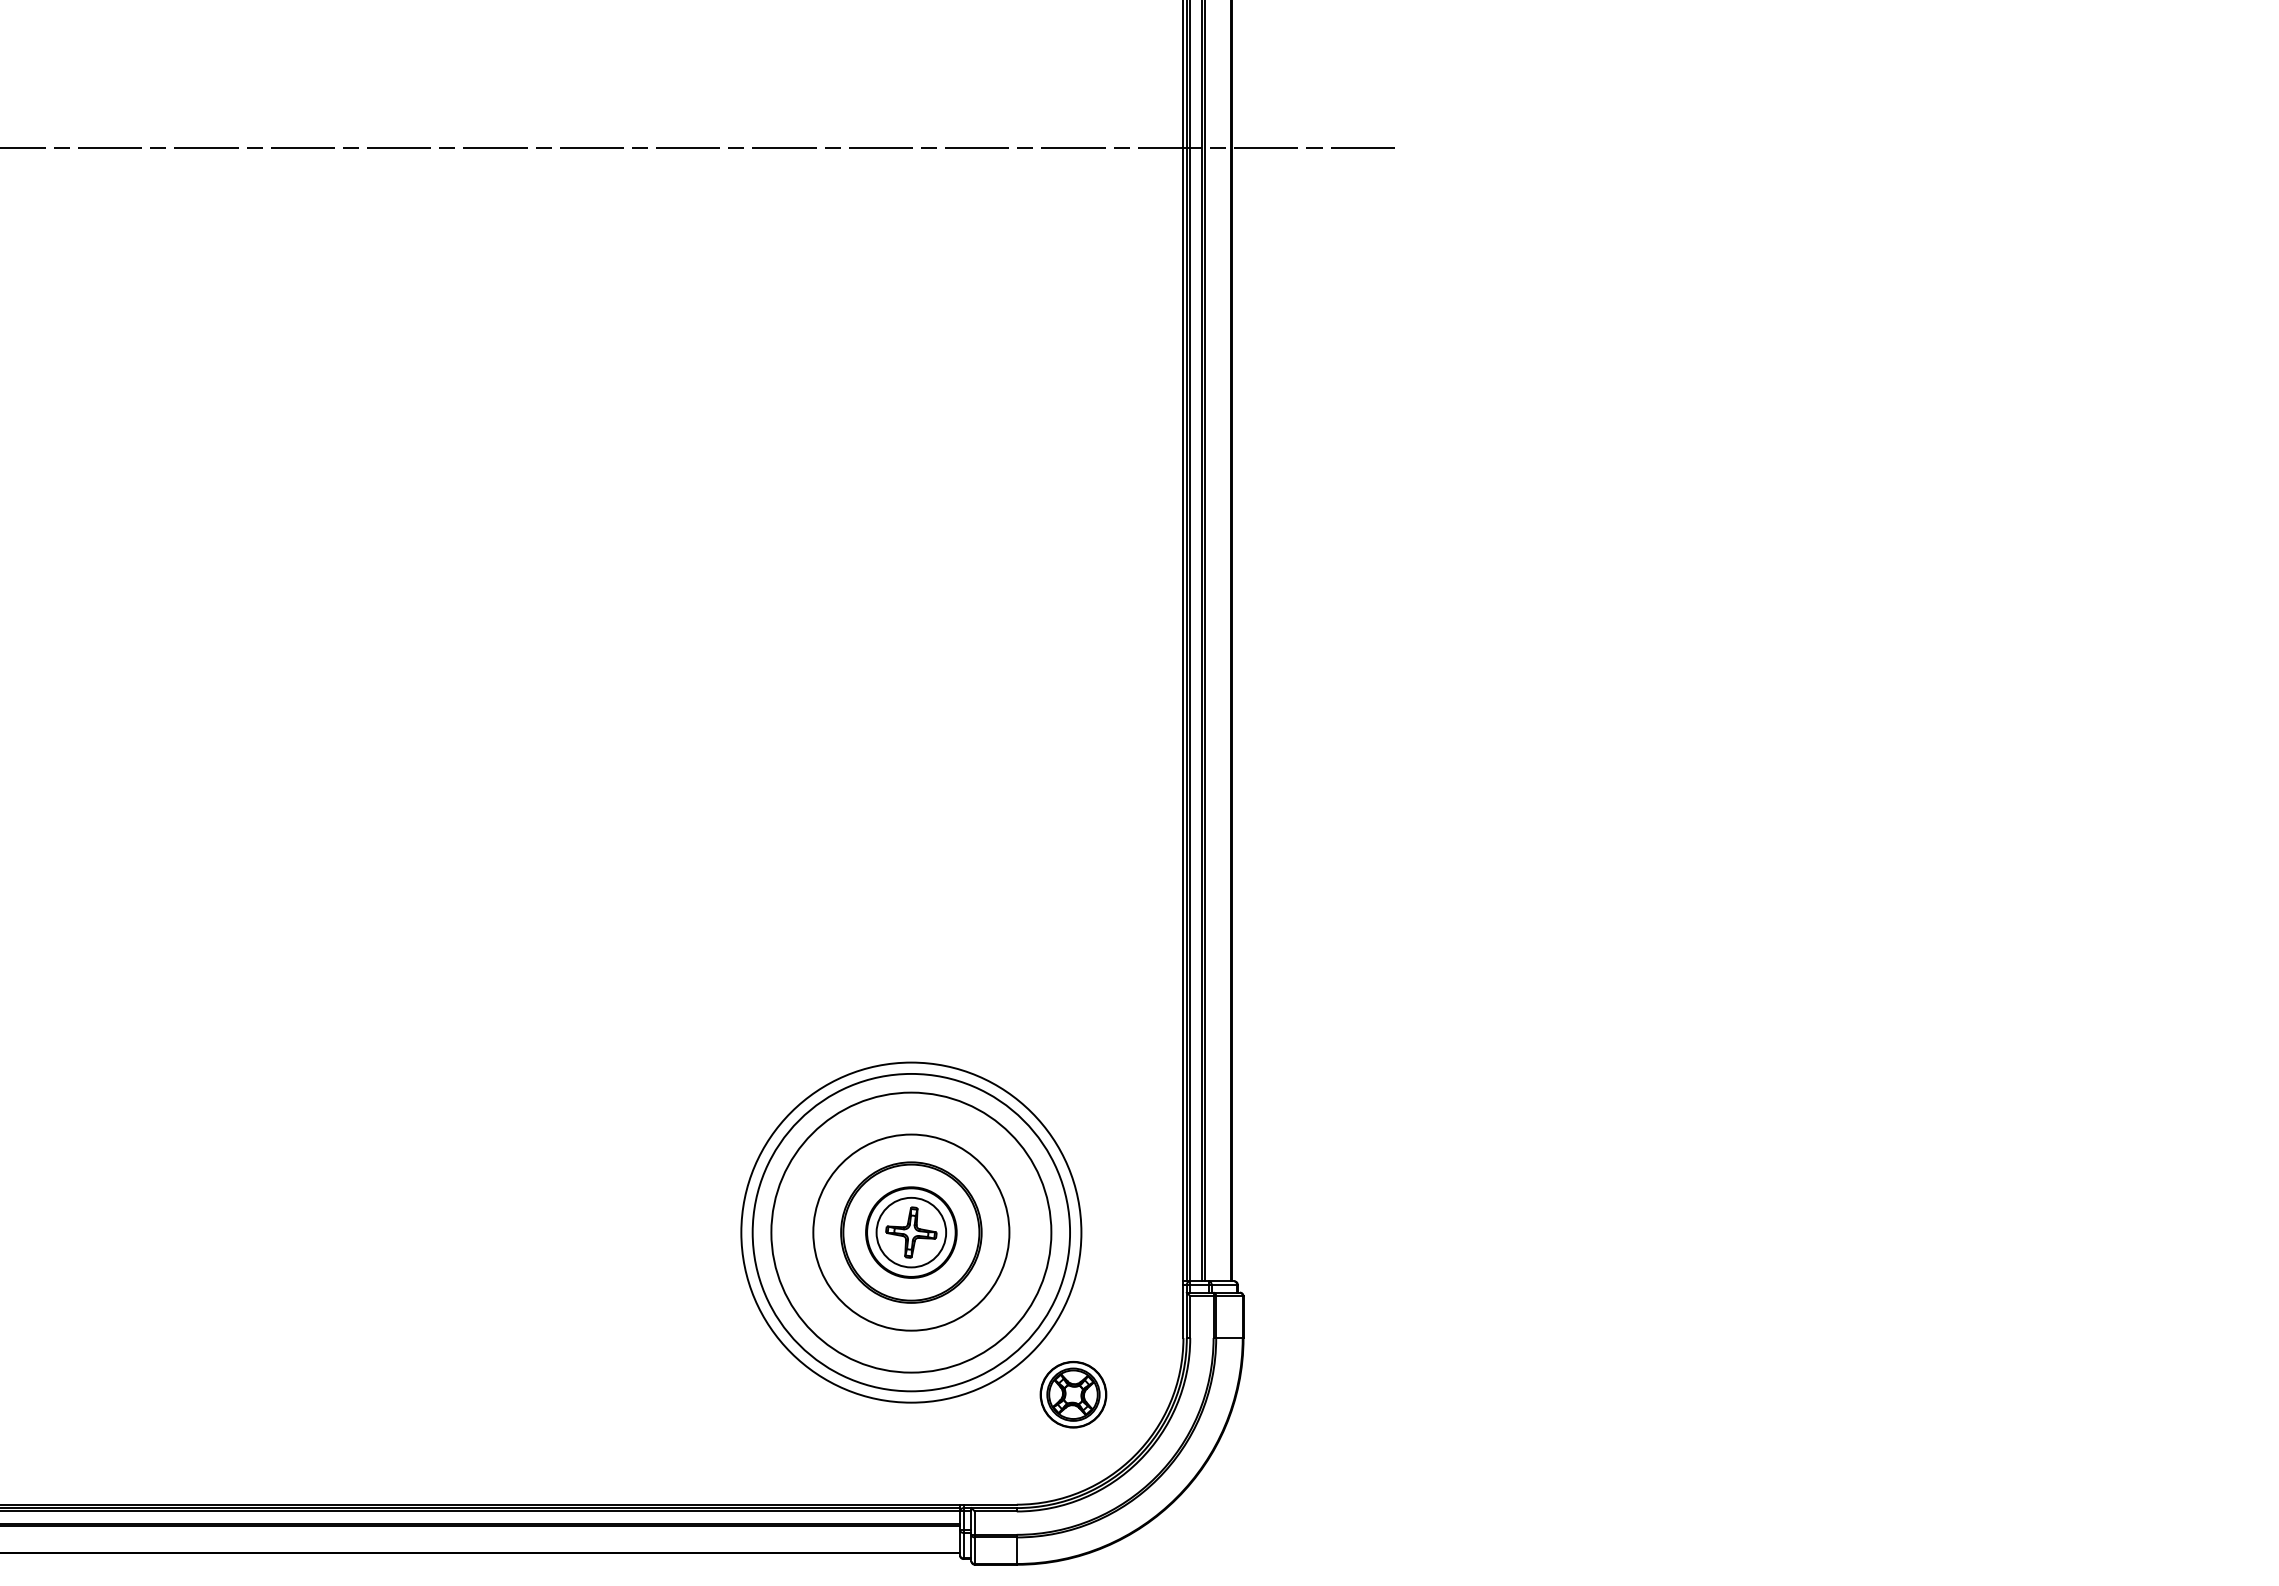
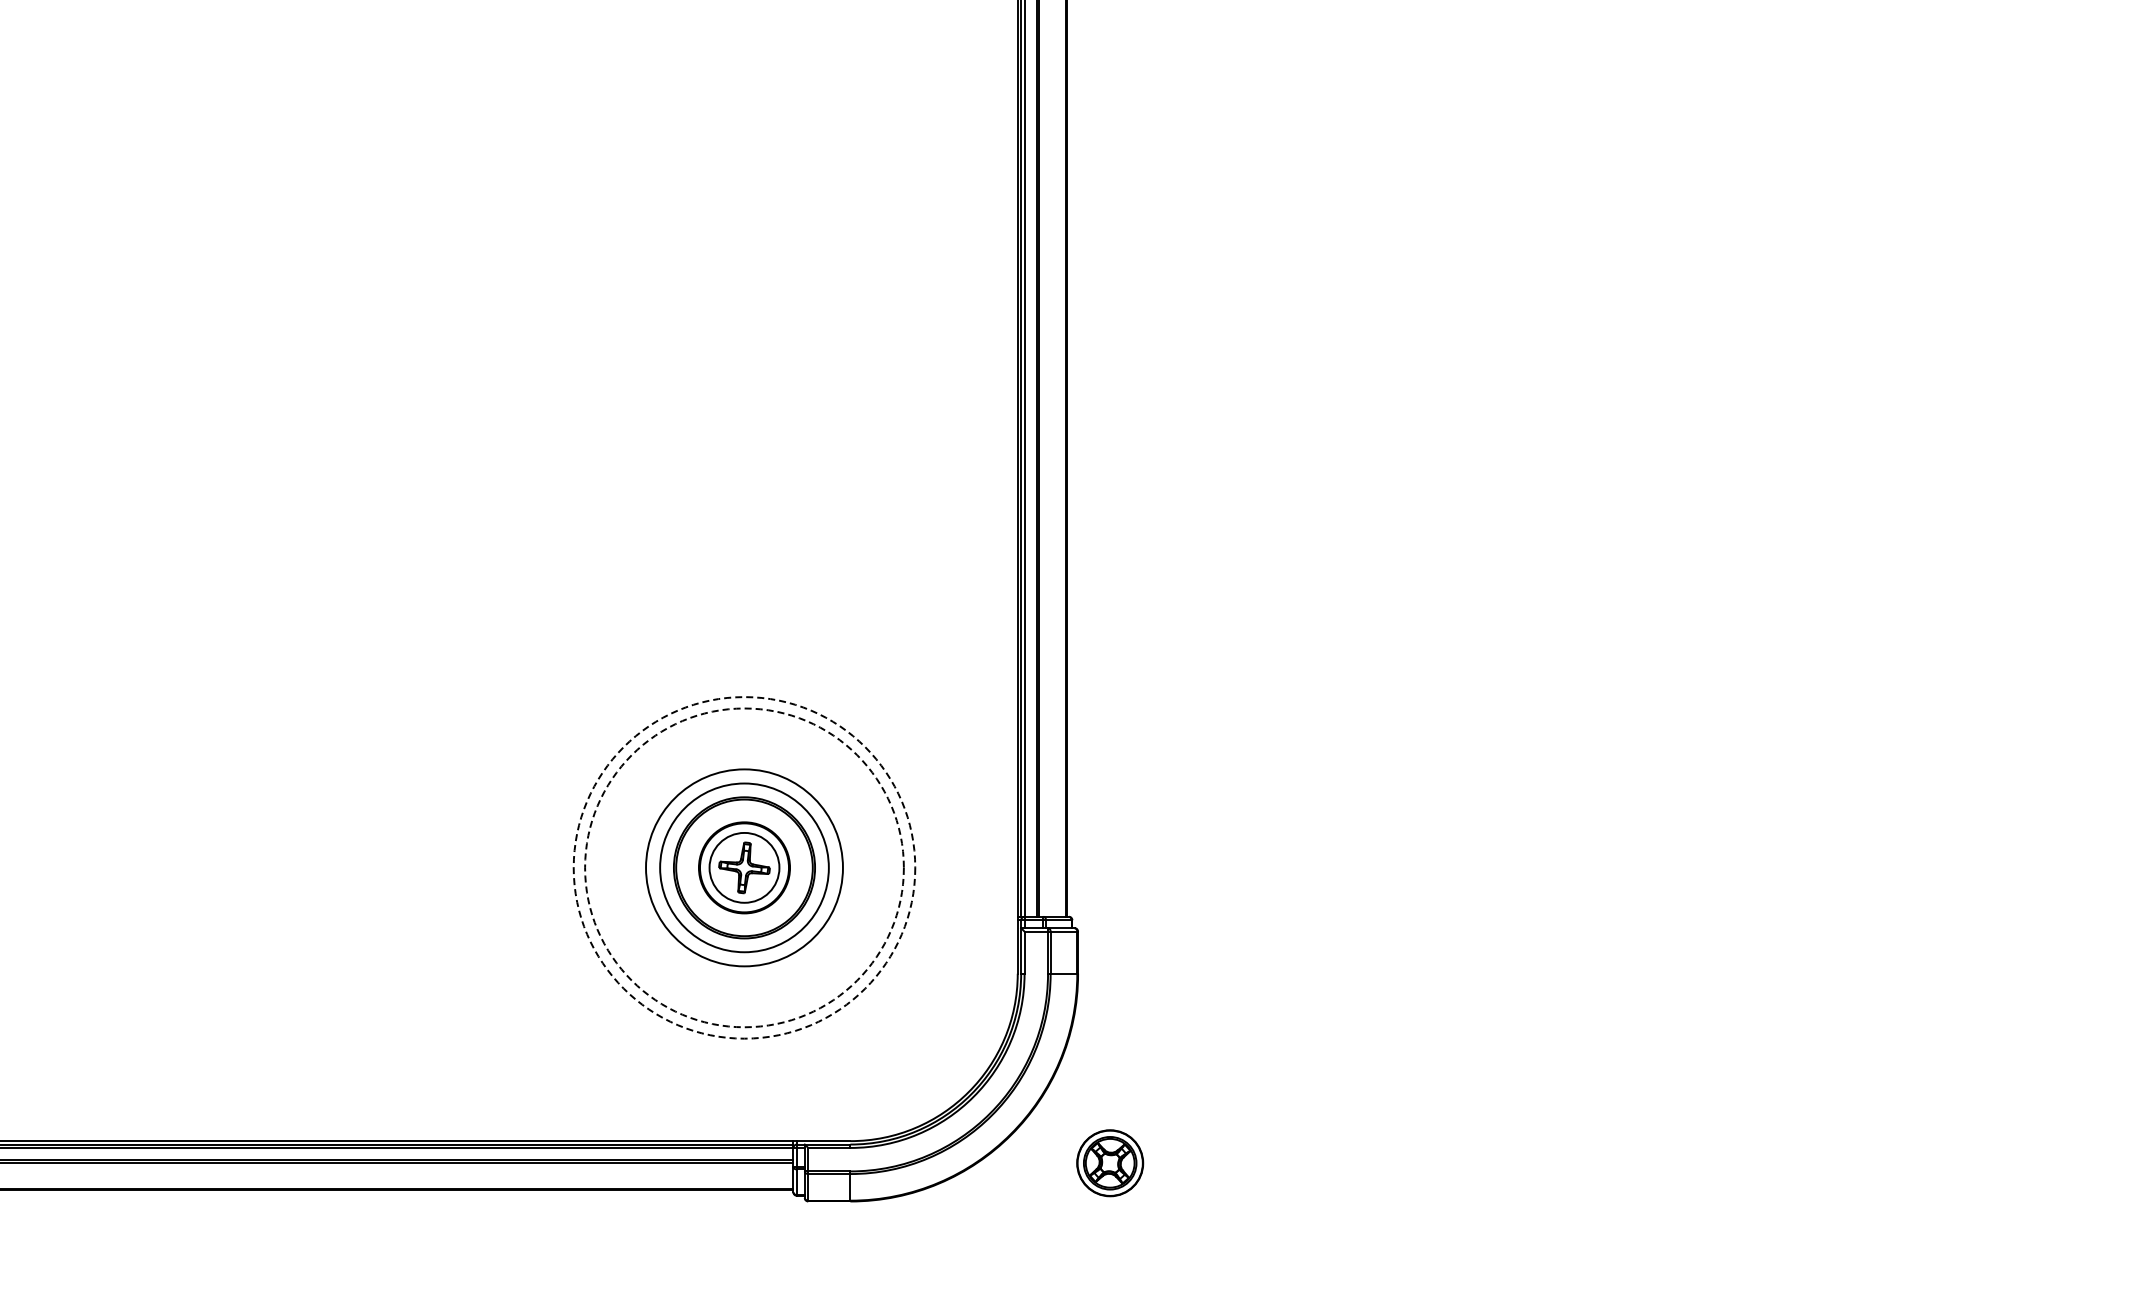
circle: (911, 1232) -> (744, 867), size x0.6
circle: (911, 1232) -> (744, 867), solid -> dashed
circle: (911, 1232) -> (744, 867), solid -> dashed
part: (1073, 1394) -> (1110, 1163), moved

